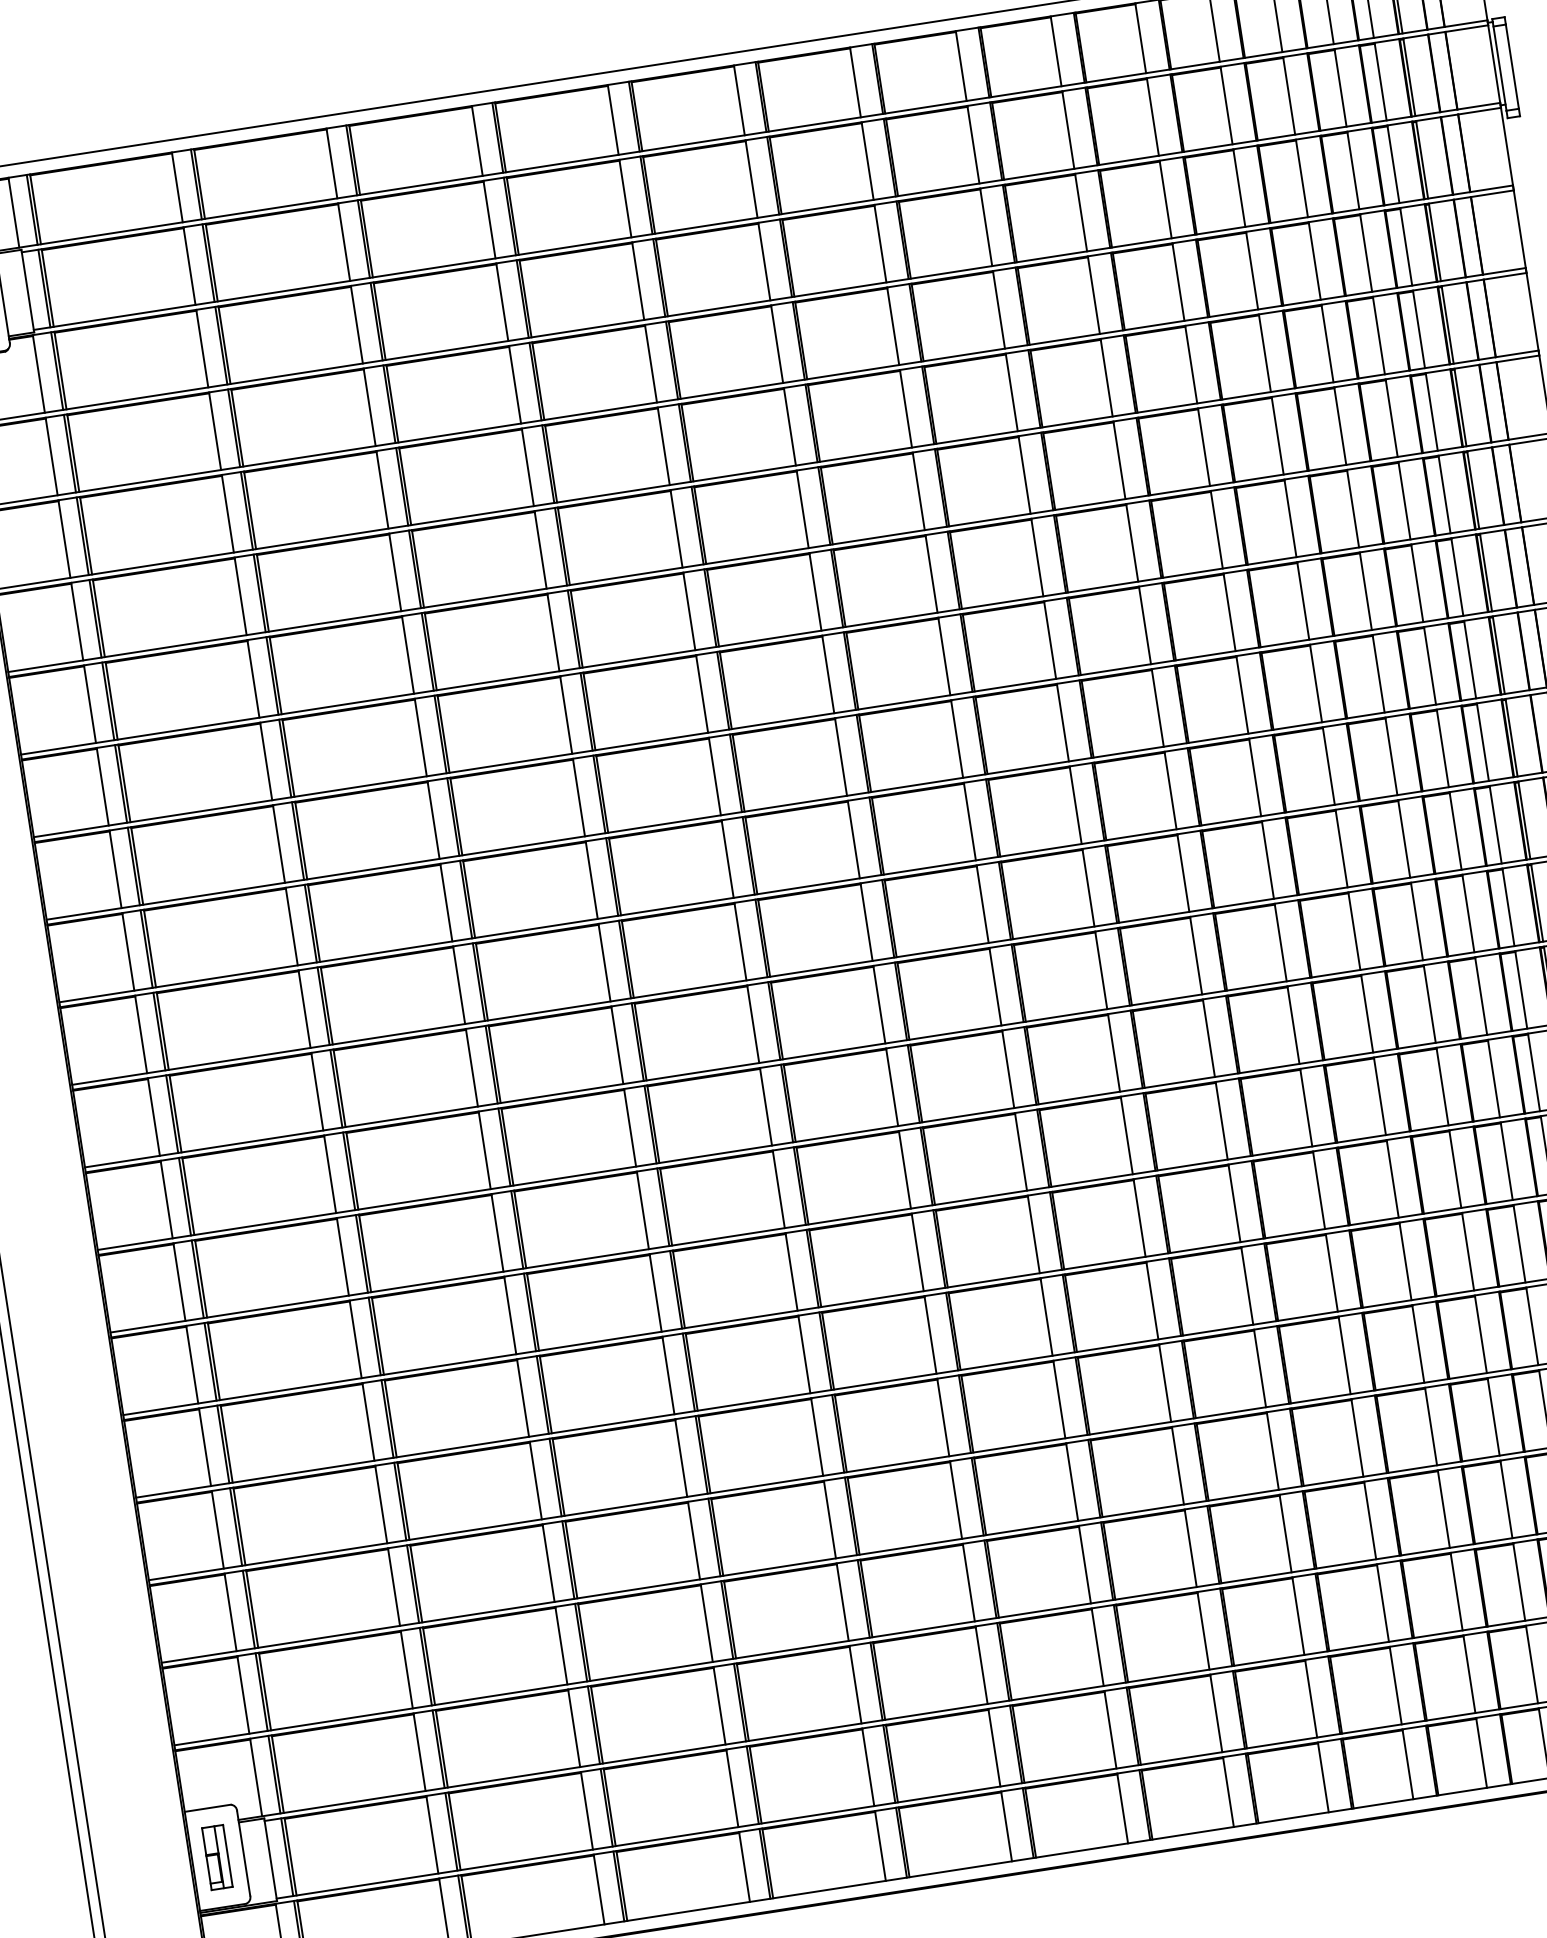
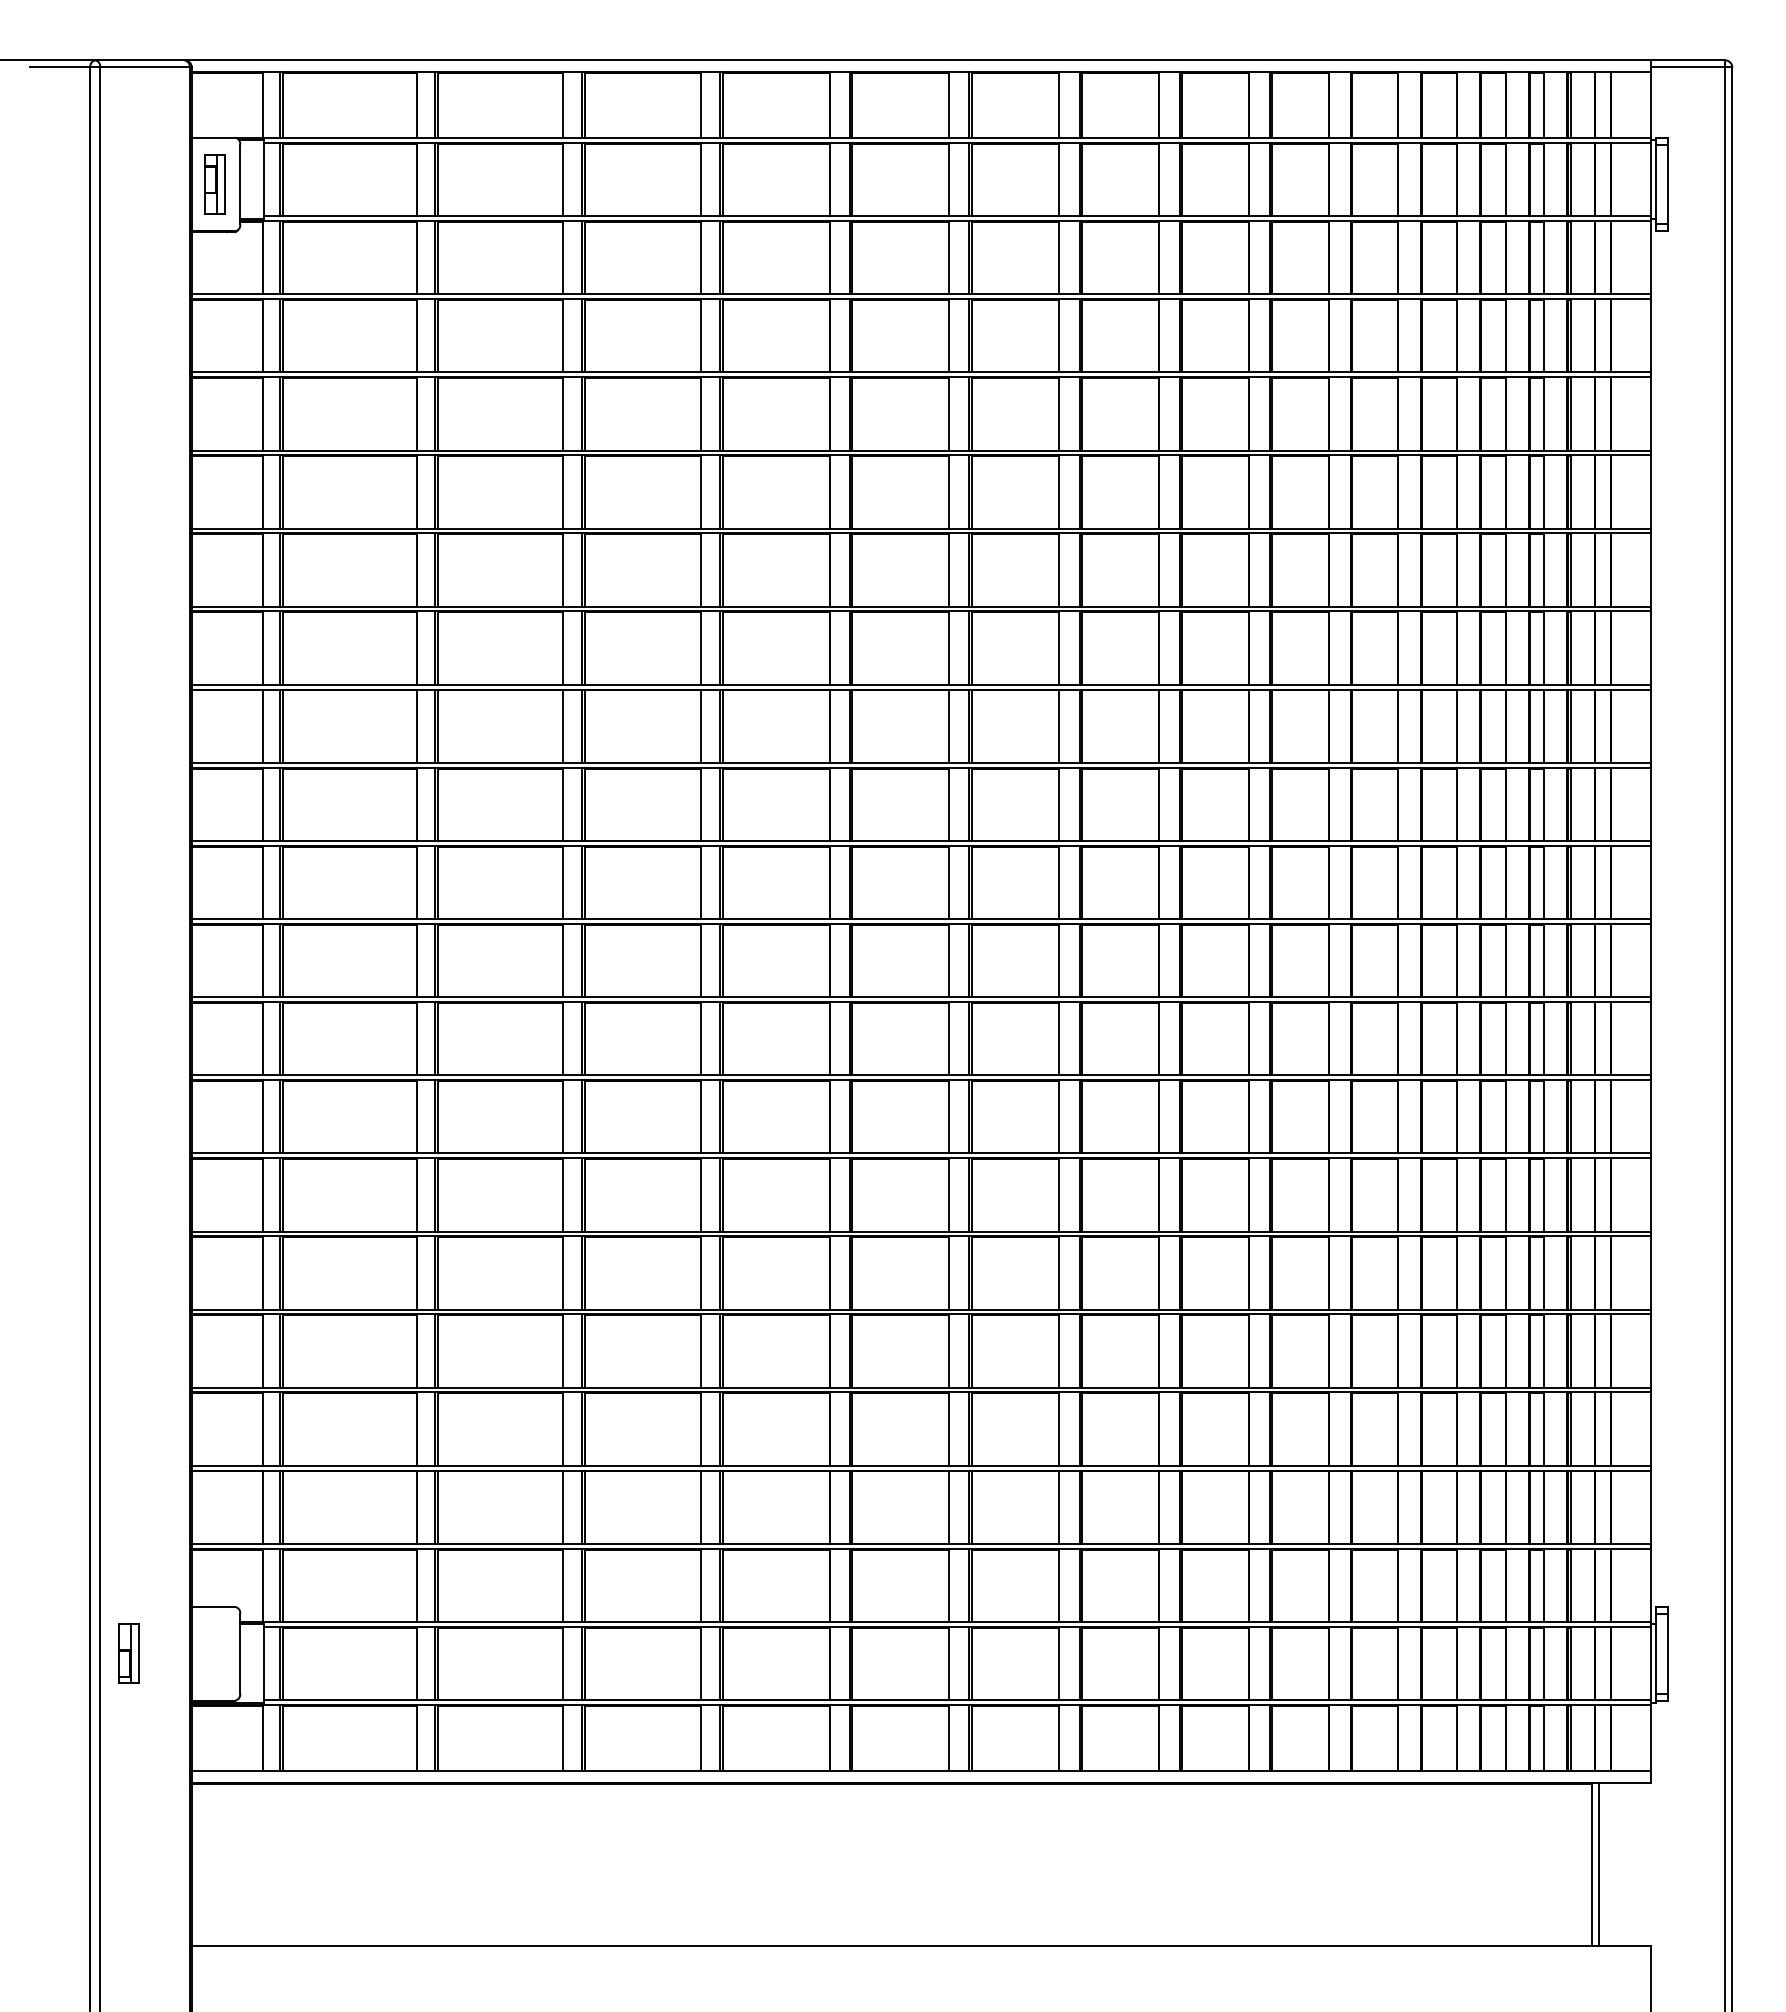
part: (216, 1857) -> (128, 1653), moved

